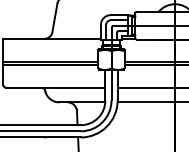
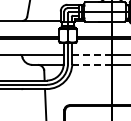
line: (147, 87) -> (92, 54), solid -> dashed
line: (147, 101) -> (92, 64), solid -> dashed

